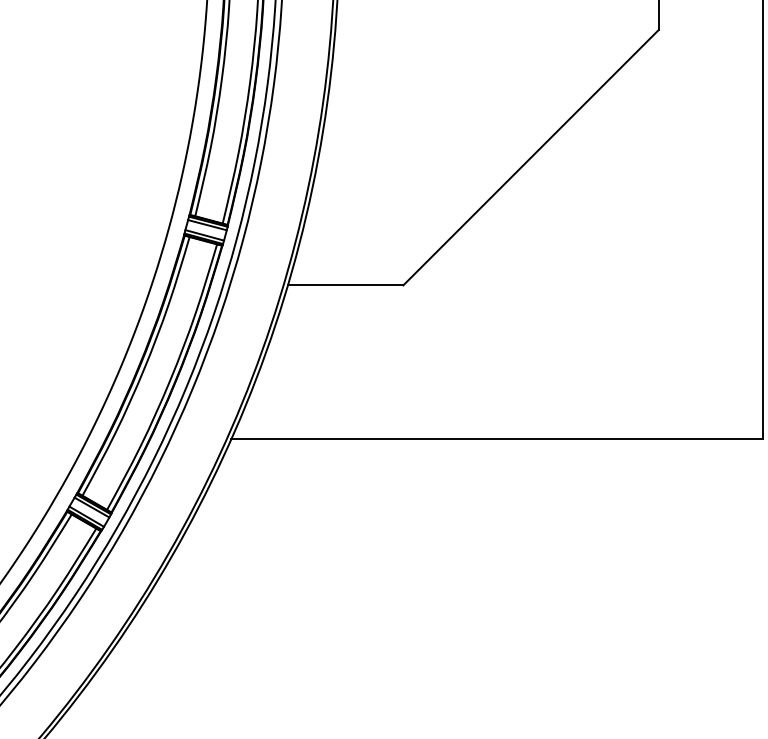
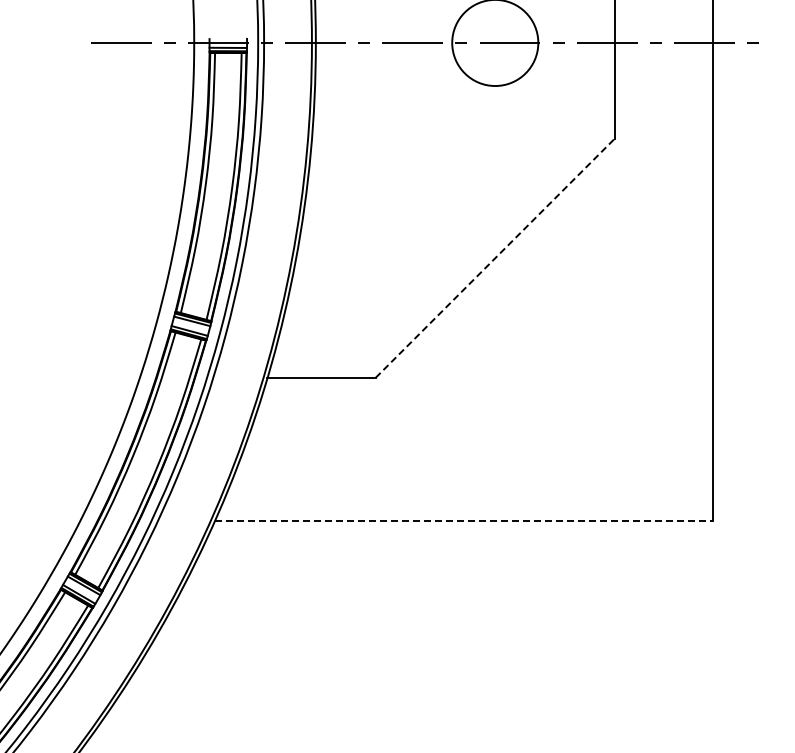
line: (531, 156) -> (495, 257), solid -> dashed
line: (497, 438) -> (463, 521), solid -> dashed

